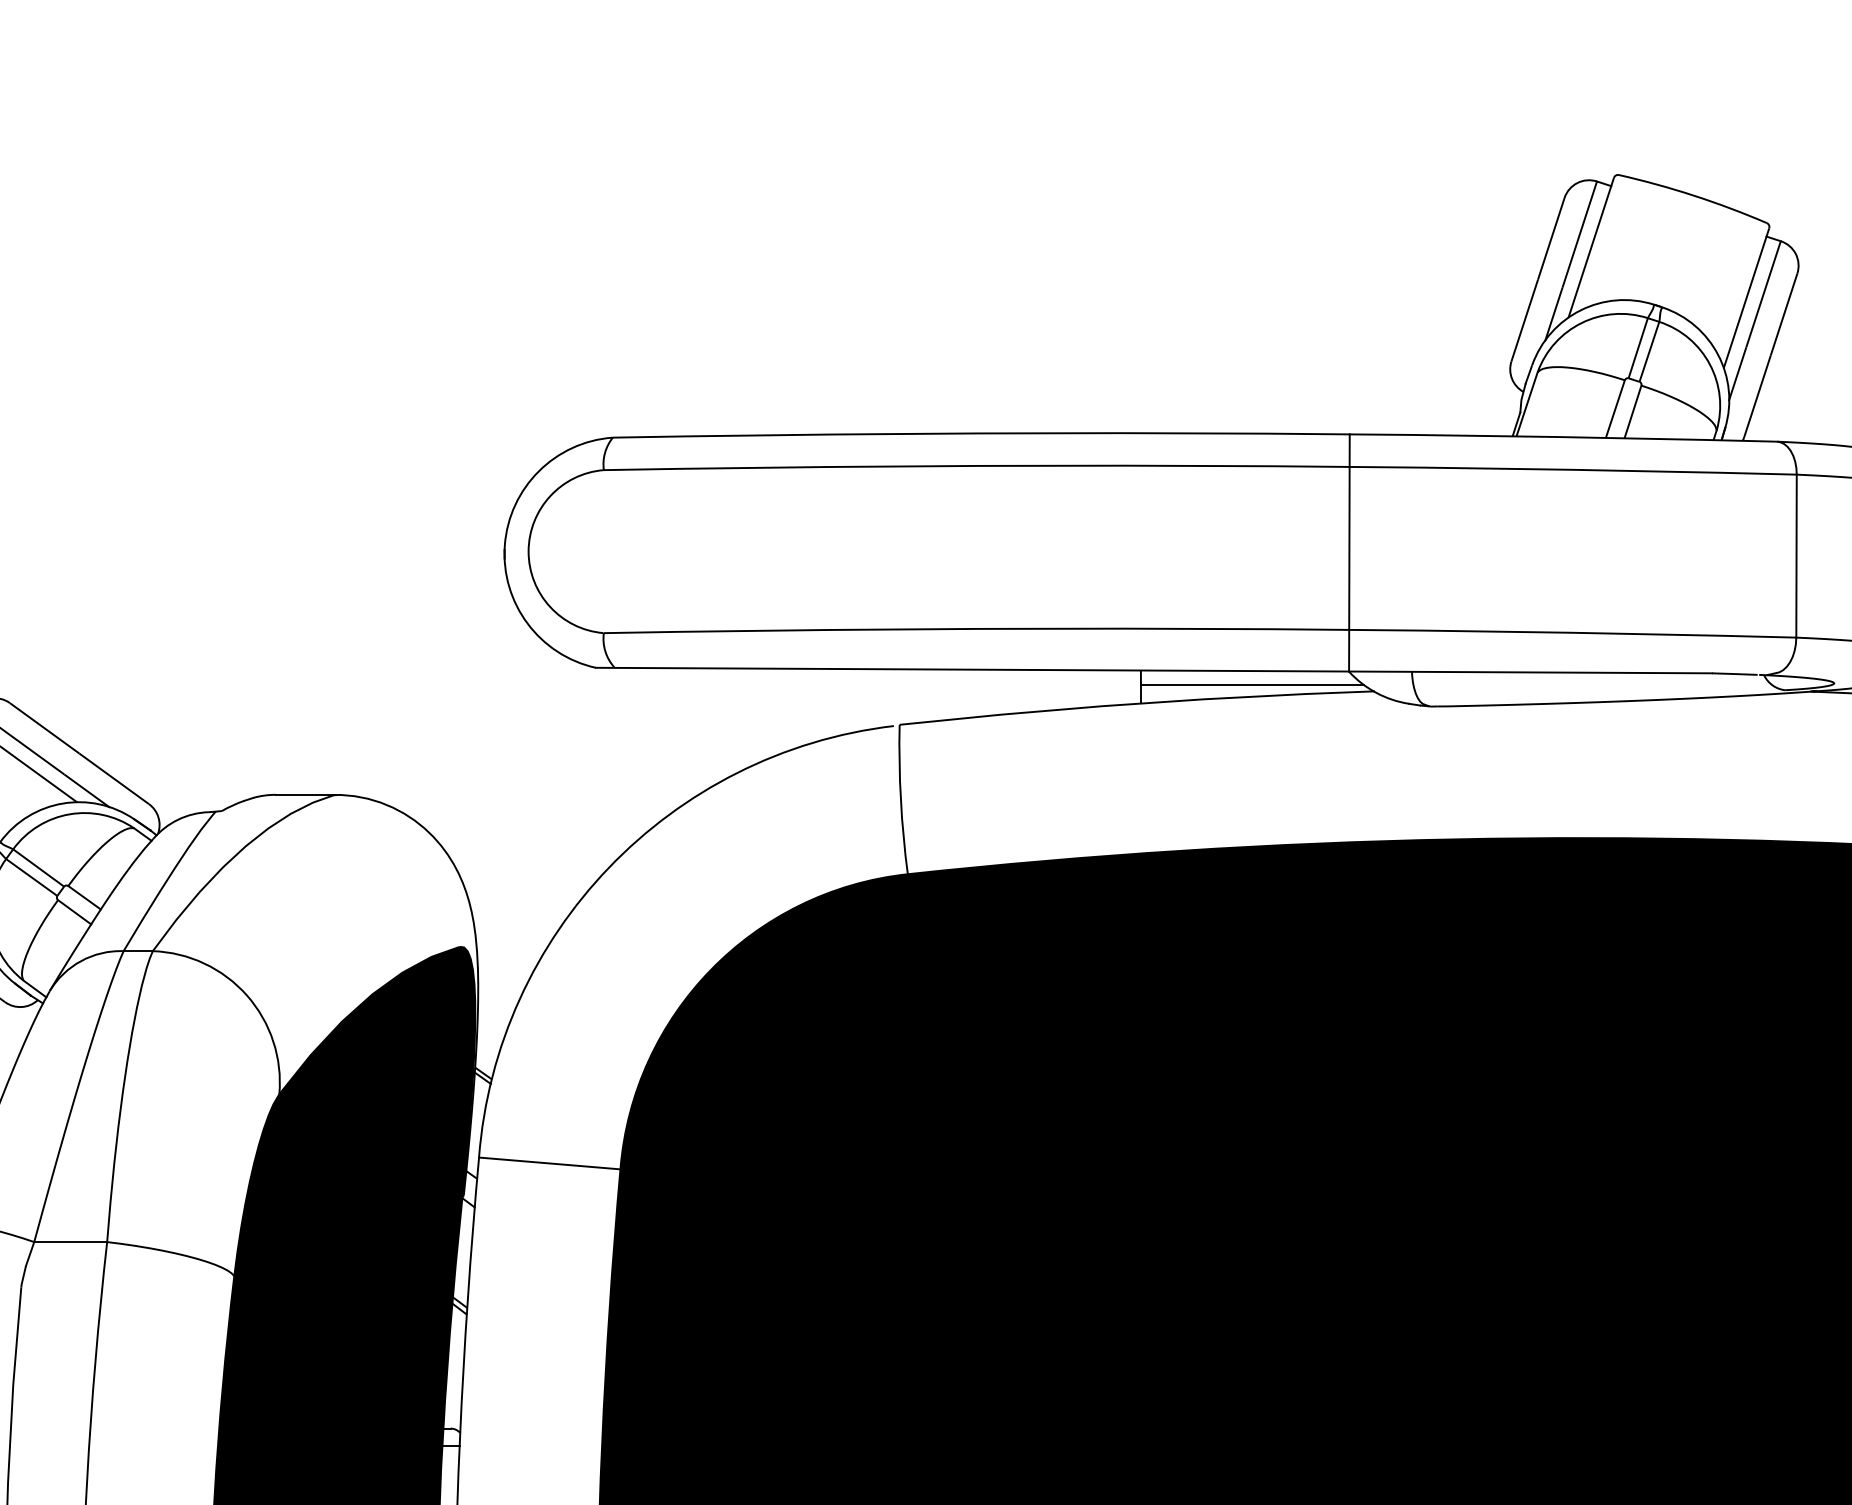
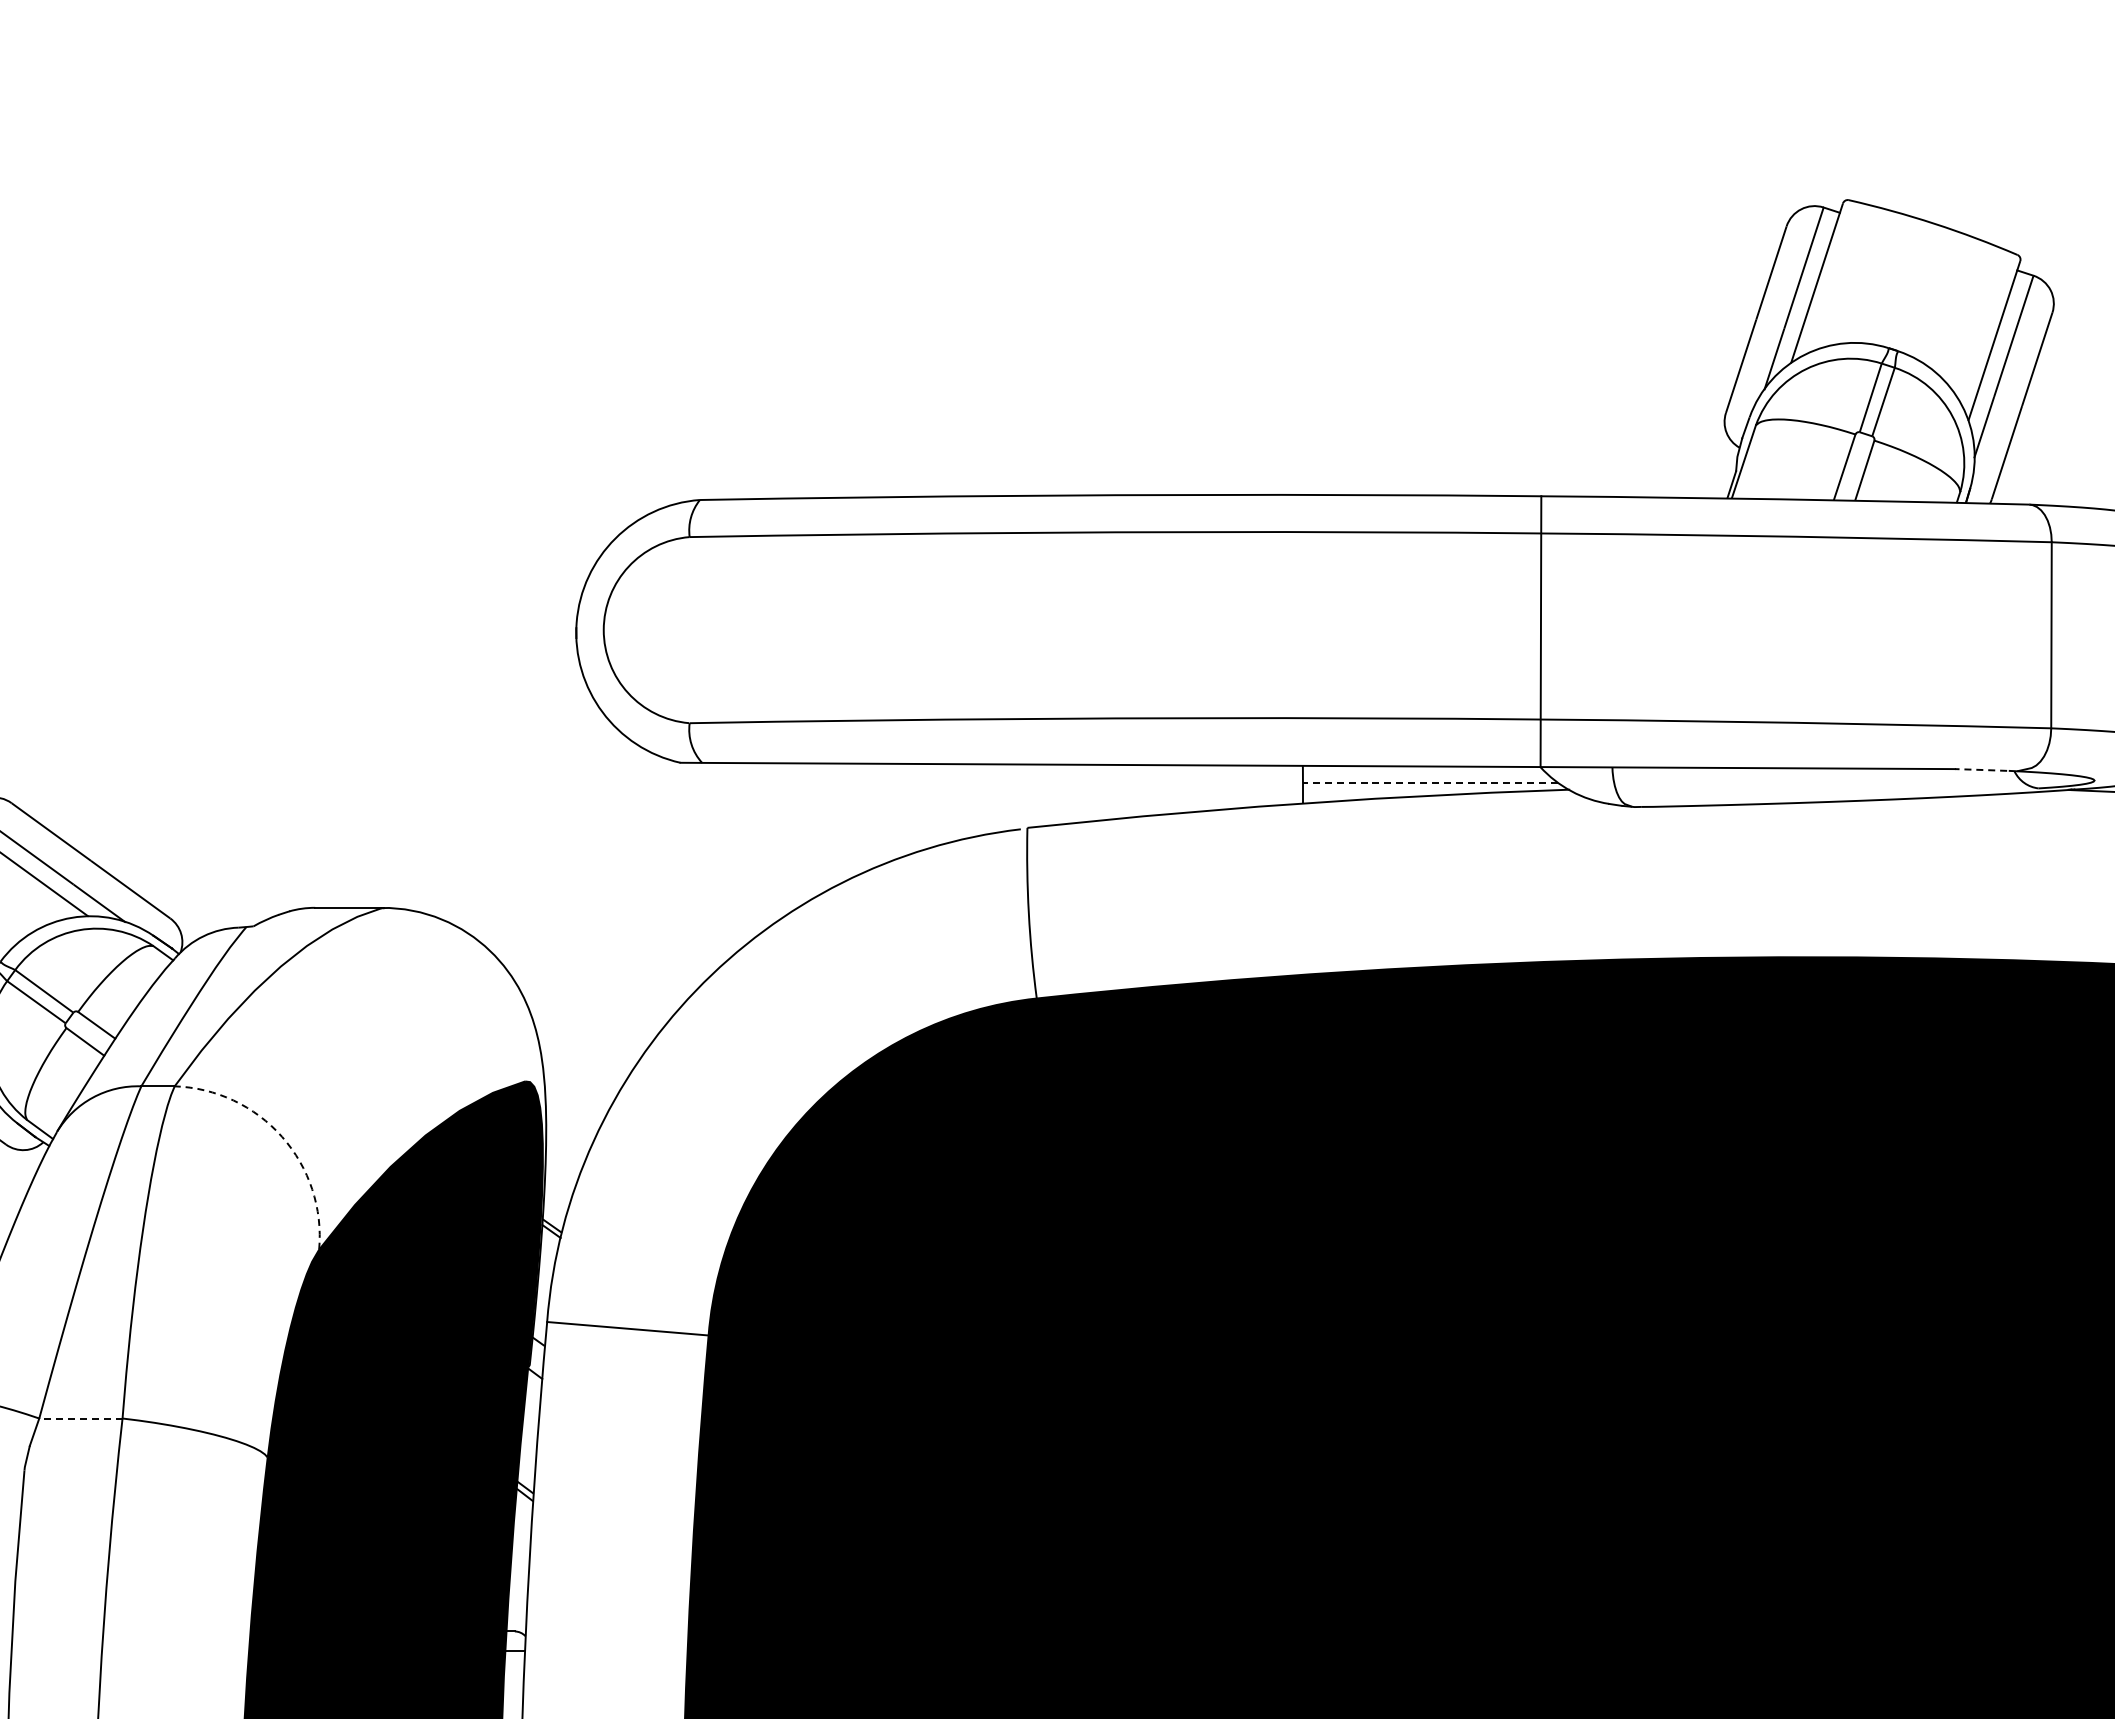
line: (1735, 673) -> (1981, 769), solid -> dashed
line: (1252, 685) -> (1430, 782), solid -> dashed
arc: (247, 995) -> (282, 1136), solid -> dashed
line: (70, 1242) -> (80, 1418), solid -> dashed

